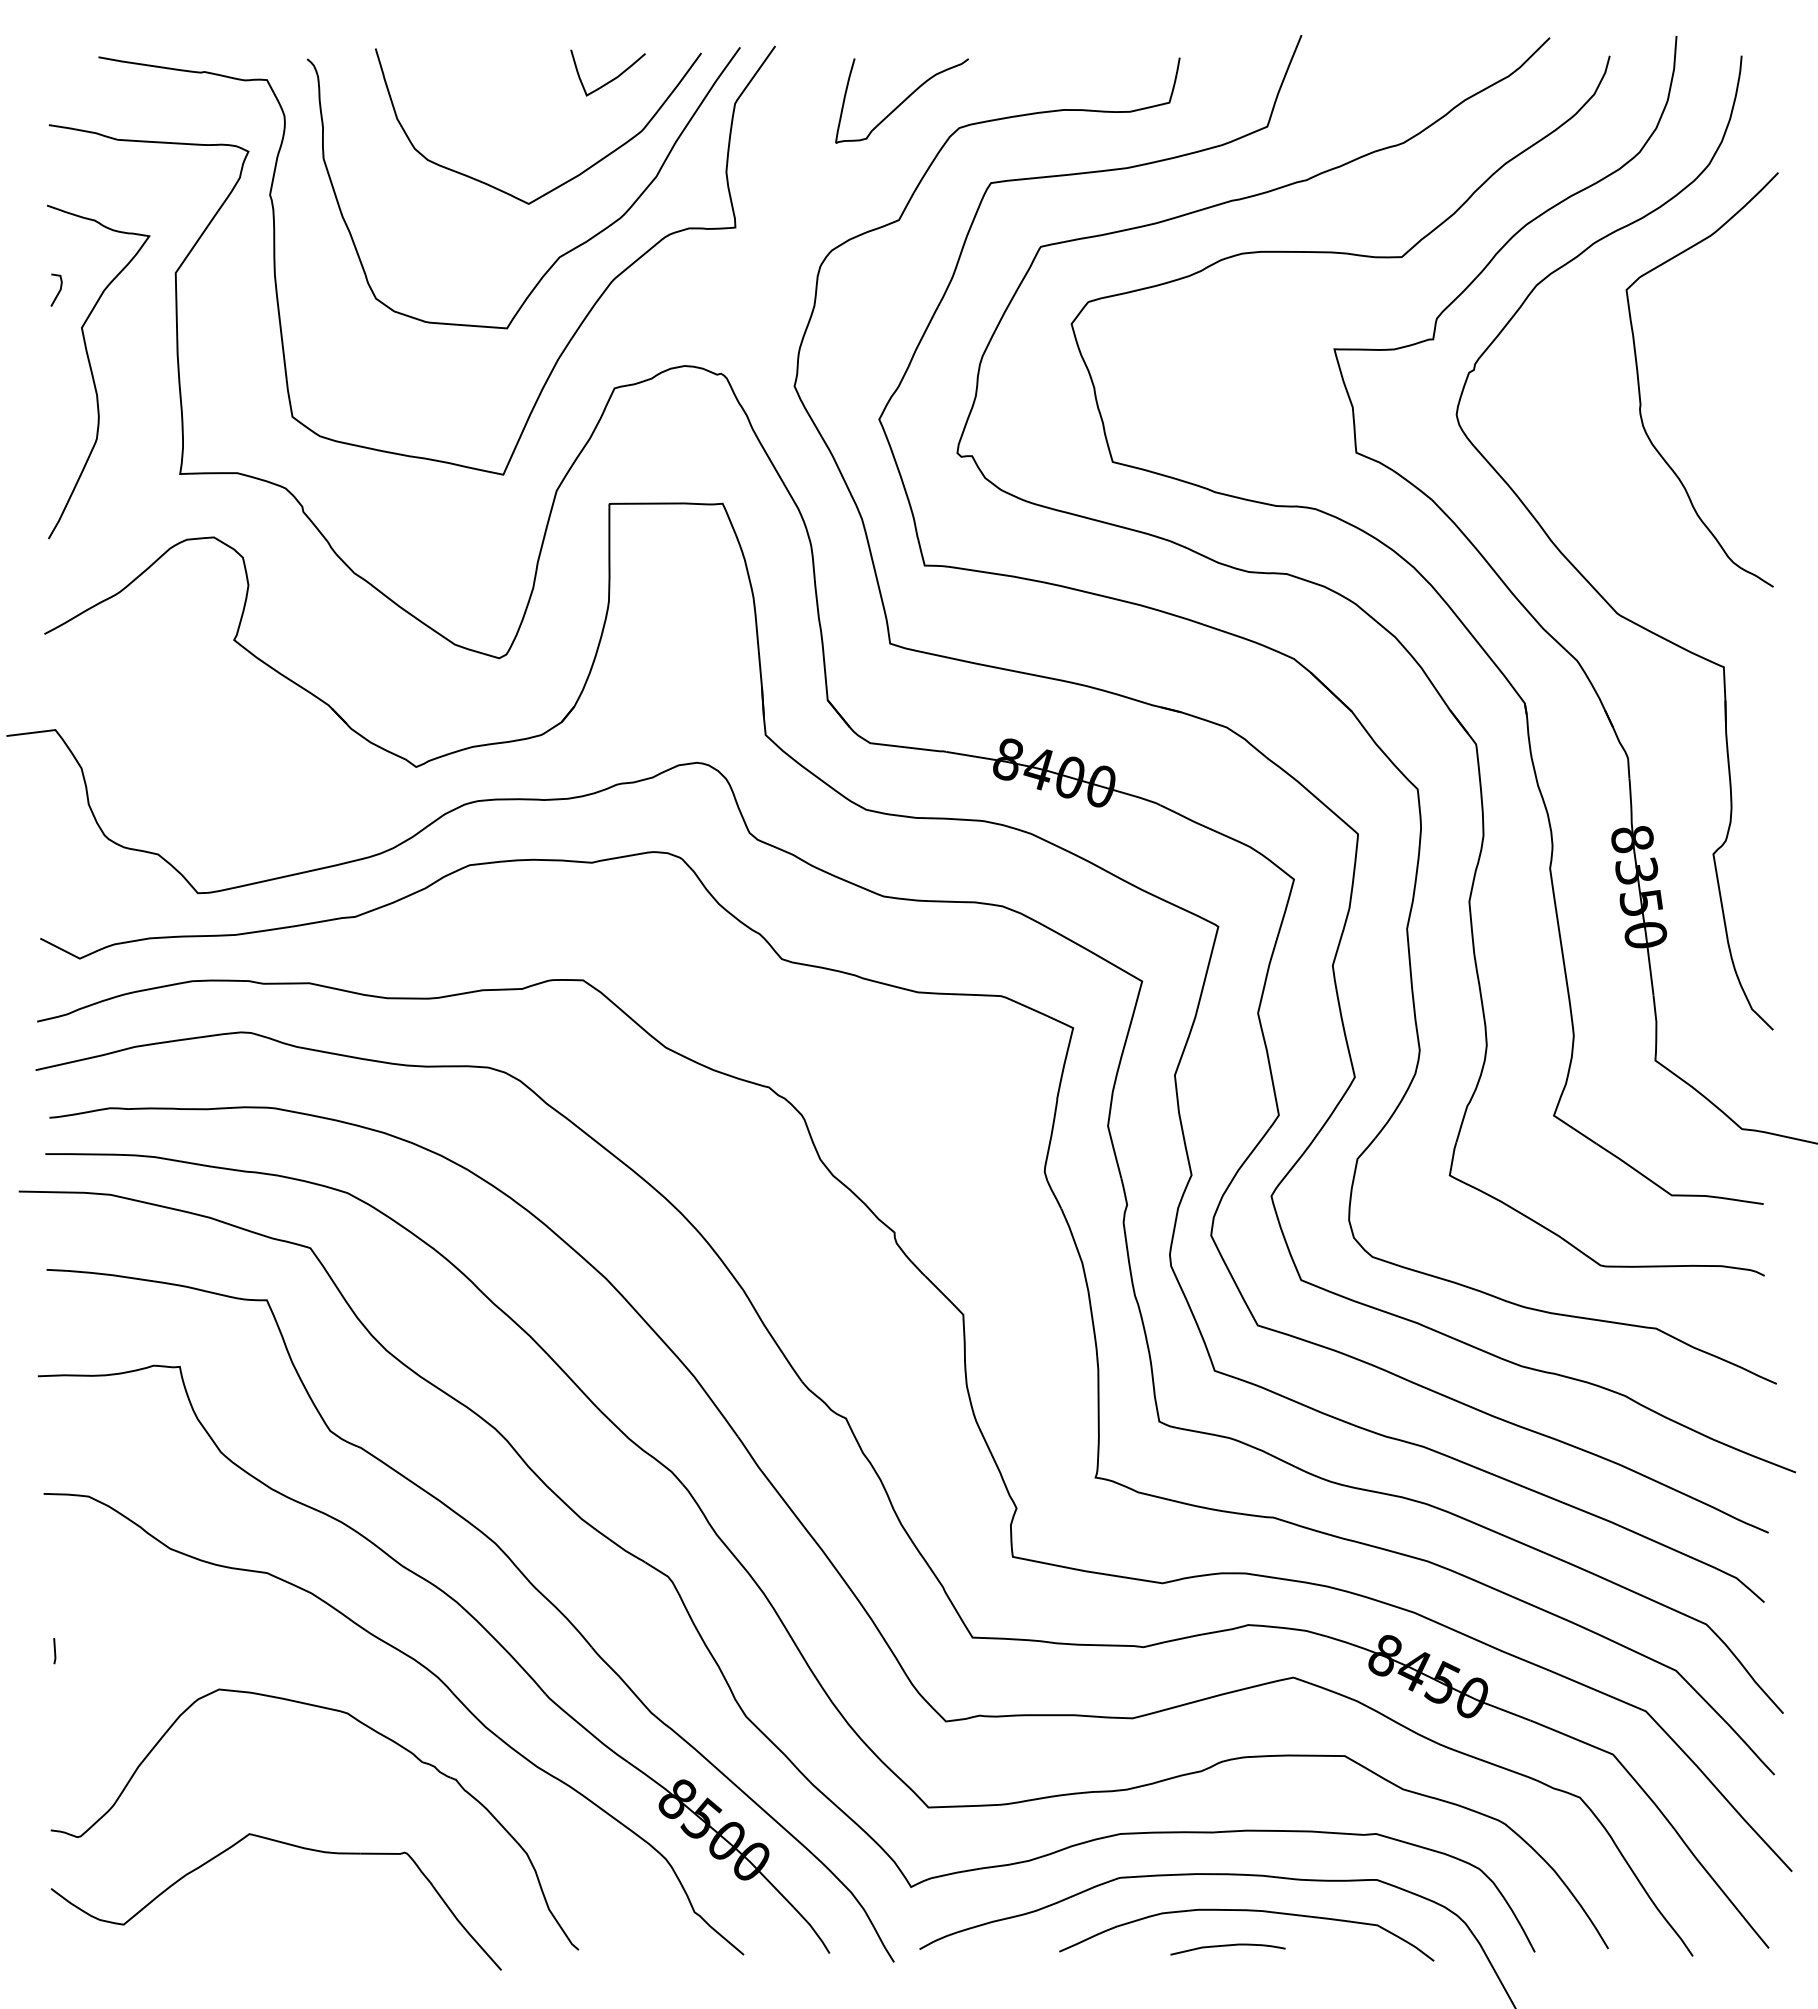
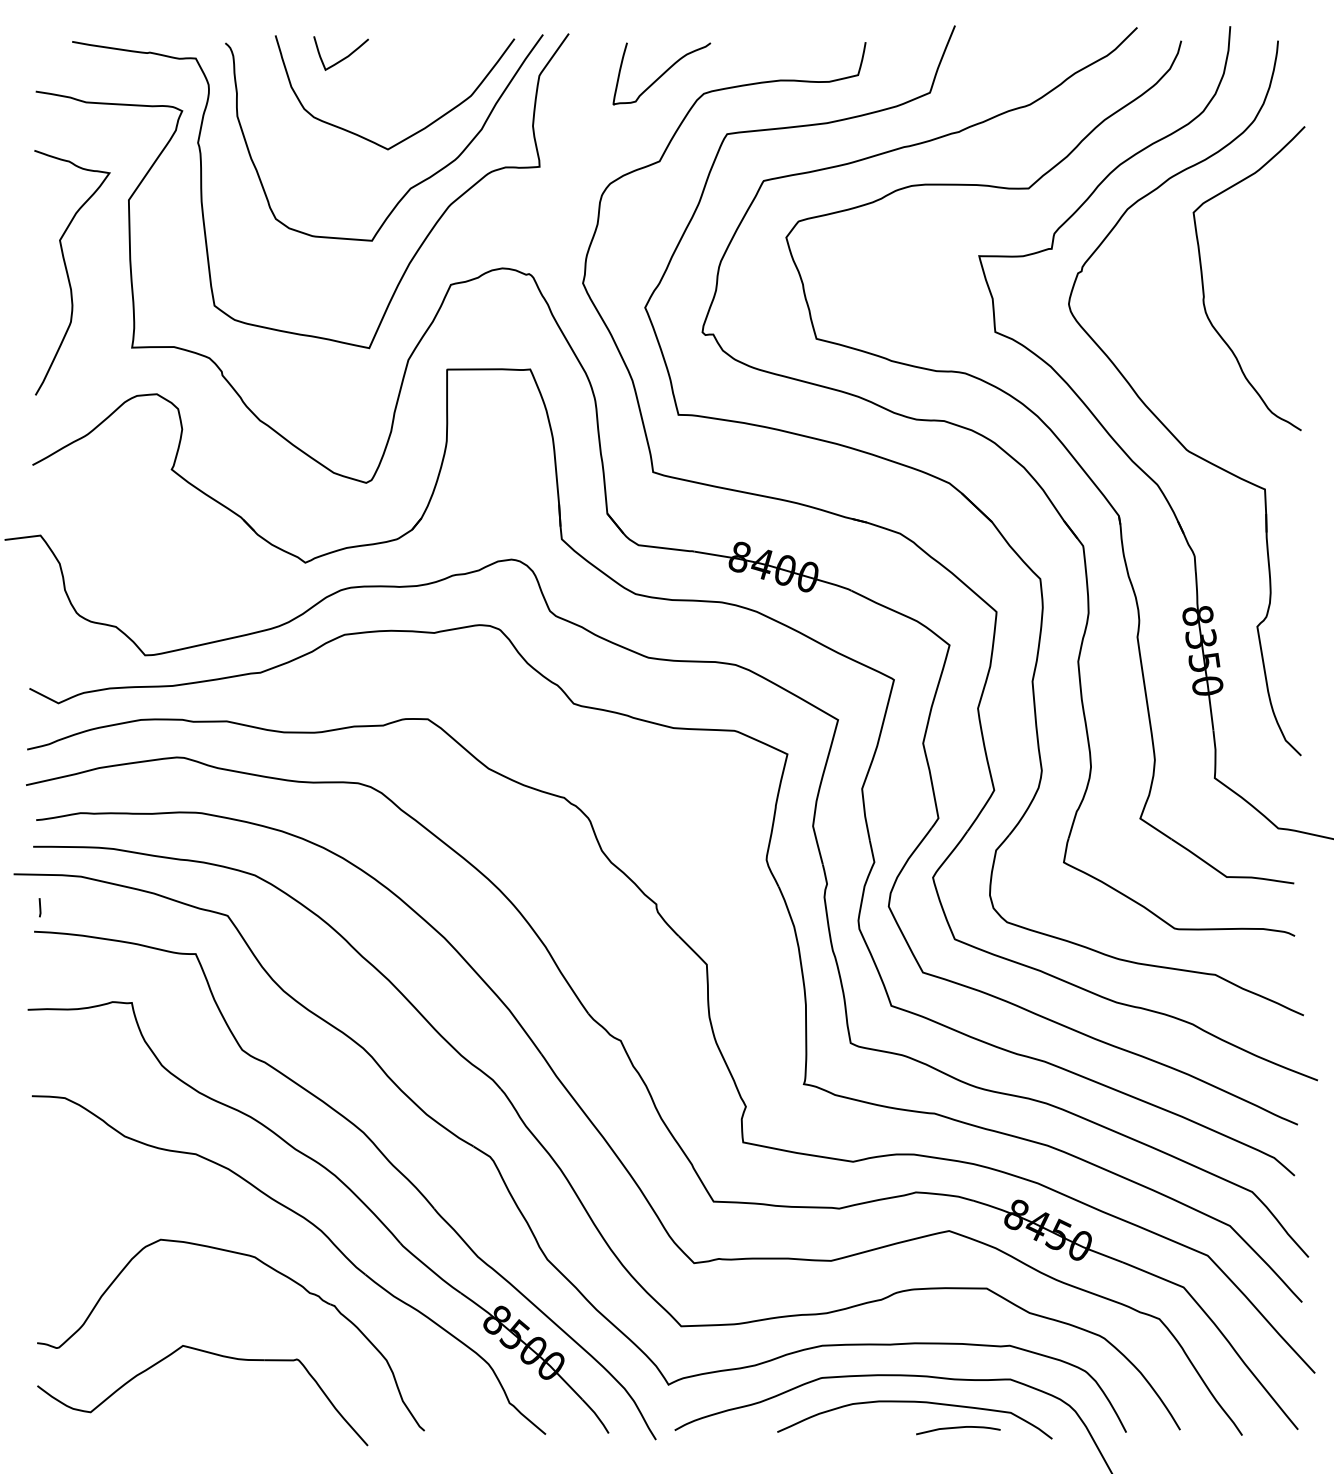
curve: (611, 79) -> (343, 58), moved
curve: (58, 291) -> (42, 213), removed
line: (54, 1651) -> (39, 907), moved
curve: (1227, 1946) -> (957, 1428), moved

